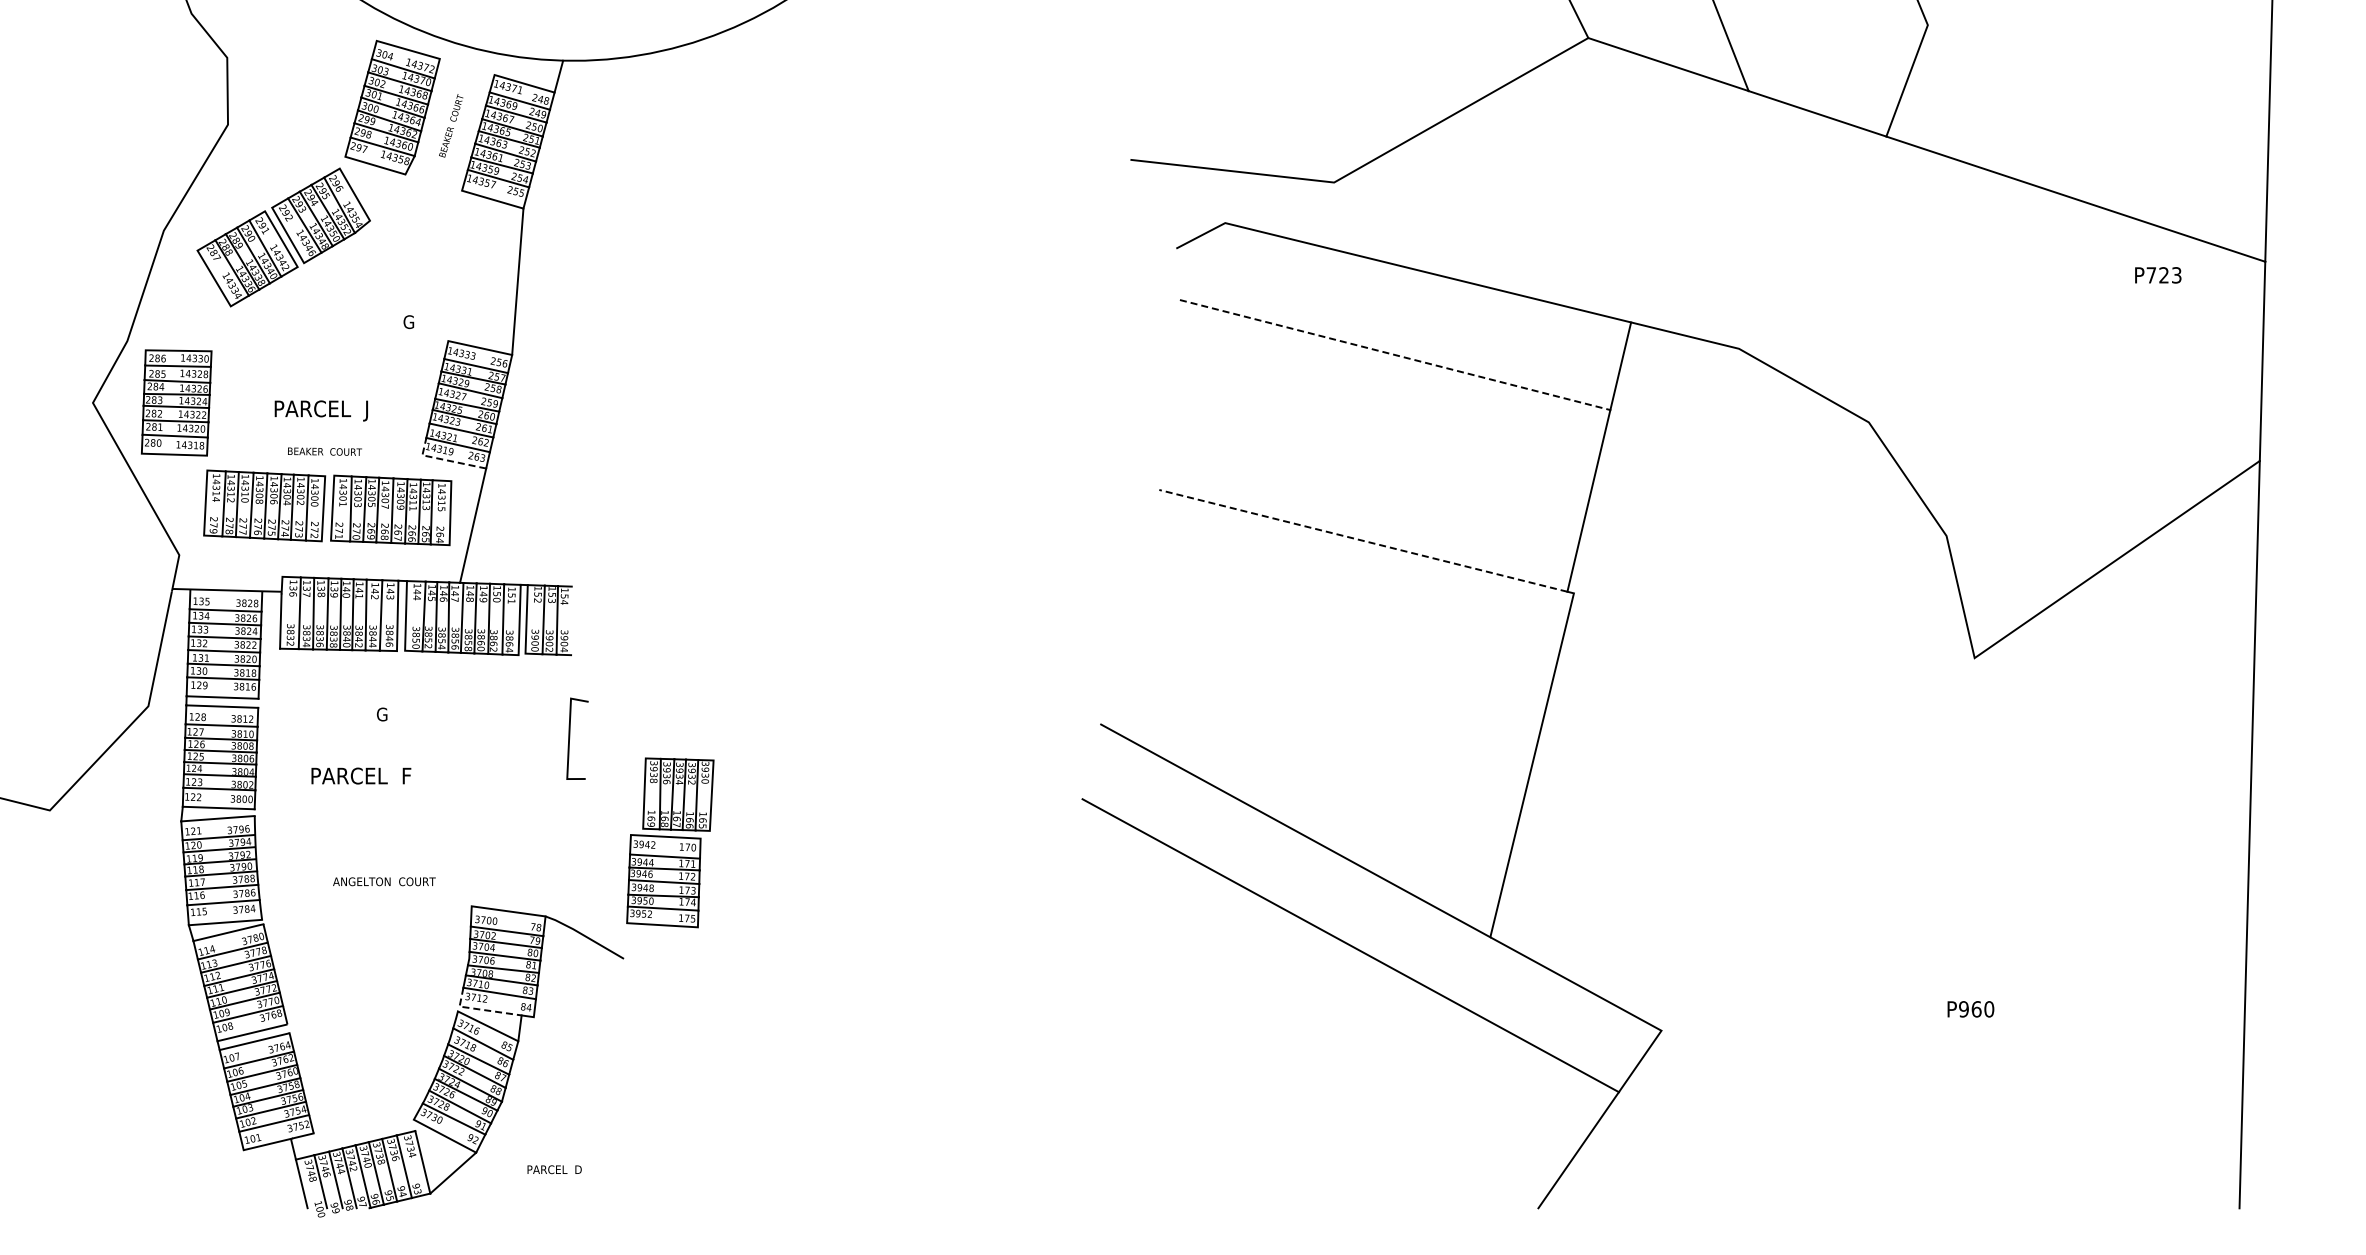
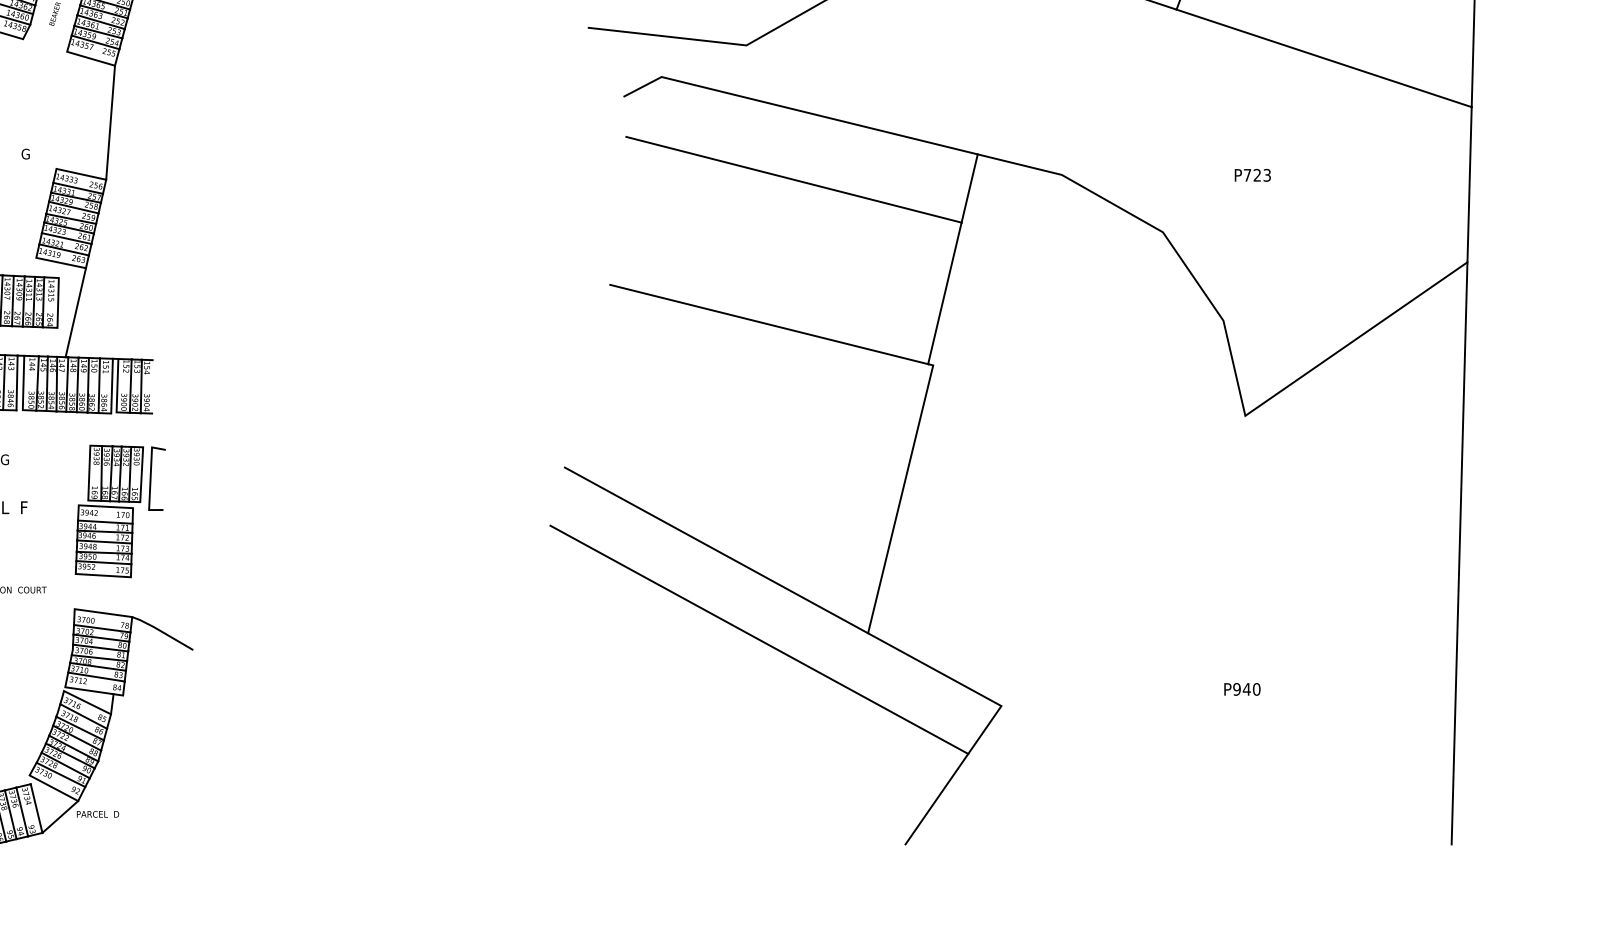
text: (2158, 275) -> (1253, 175), moved
line: (1395, 355) -> (794, 180), dashed -> solid
line: (444, 459) -> (53, 261), dashed -> solid
line: (1362, 540) -> (768, 324), dashed -> solid
part: (670, 842) -> (109, 511), moved
line: (480, 1009) -> (81, 689), dashed -> solid
text: (1976, 1009) -> (1246, 689), P960 -> P940
text: (554, 1169) -> (97, 814), moved

